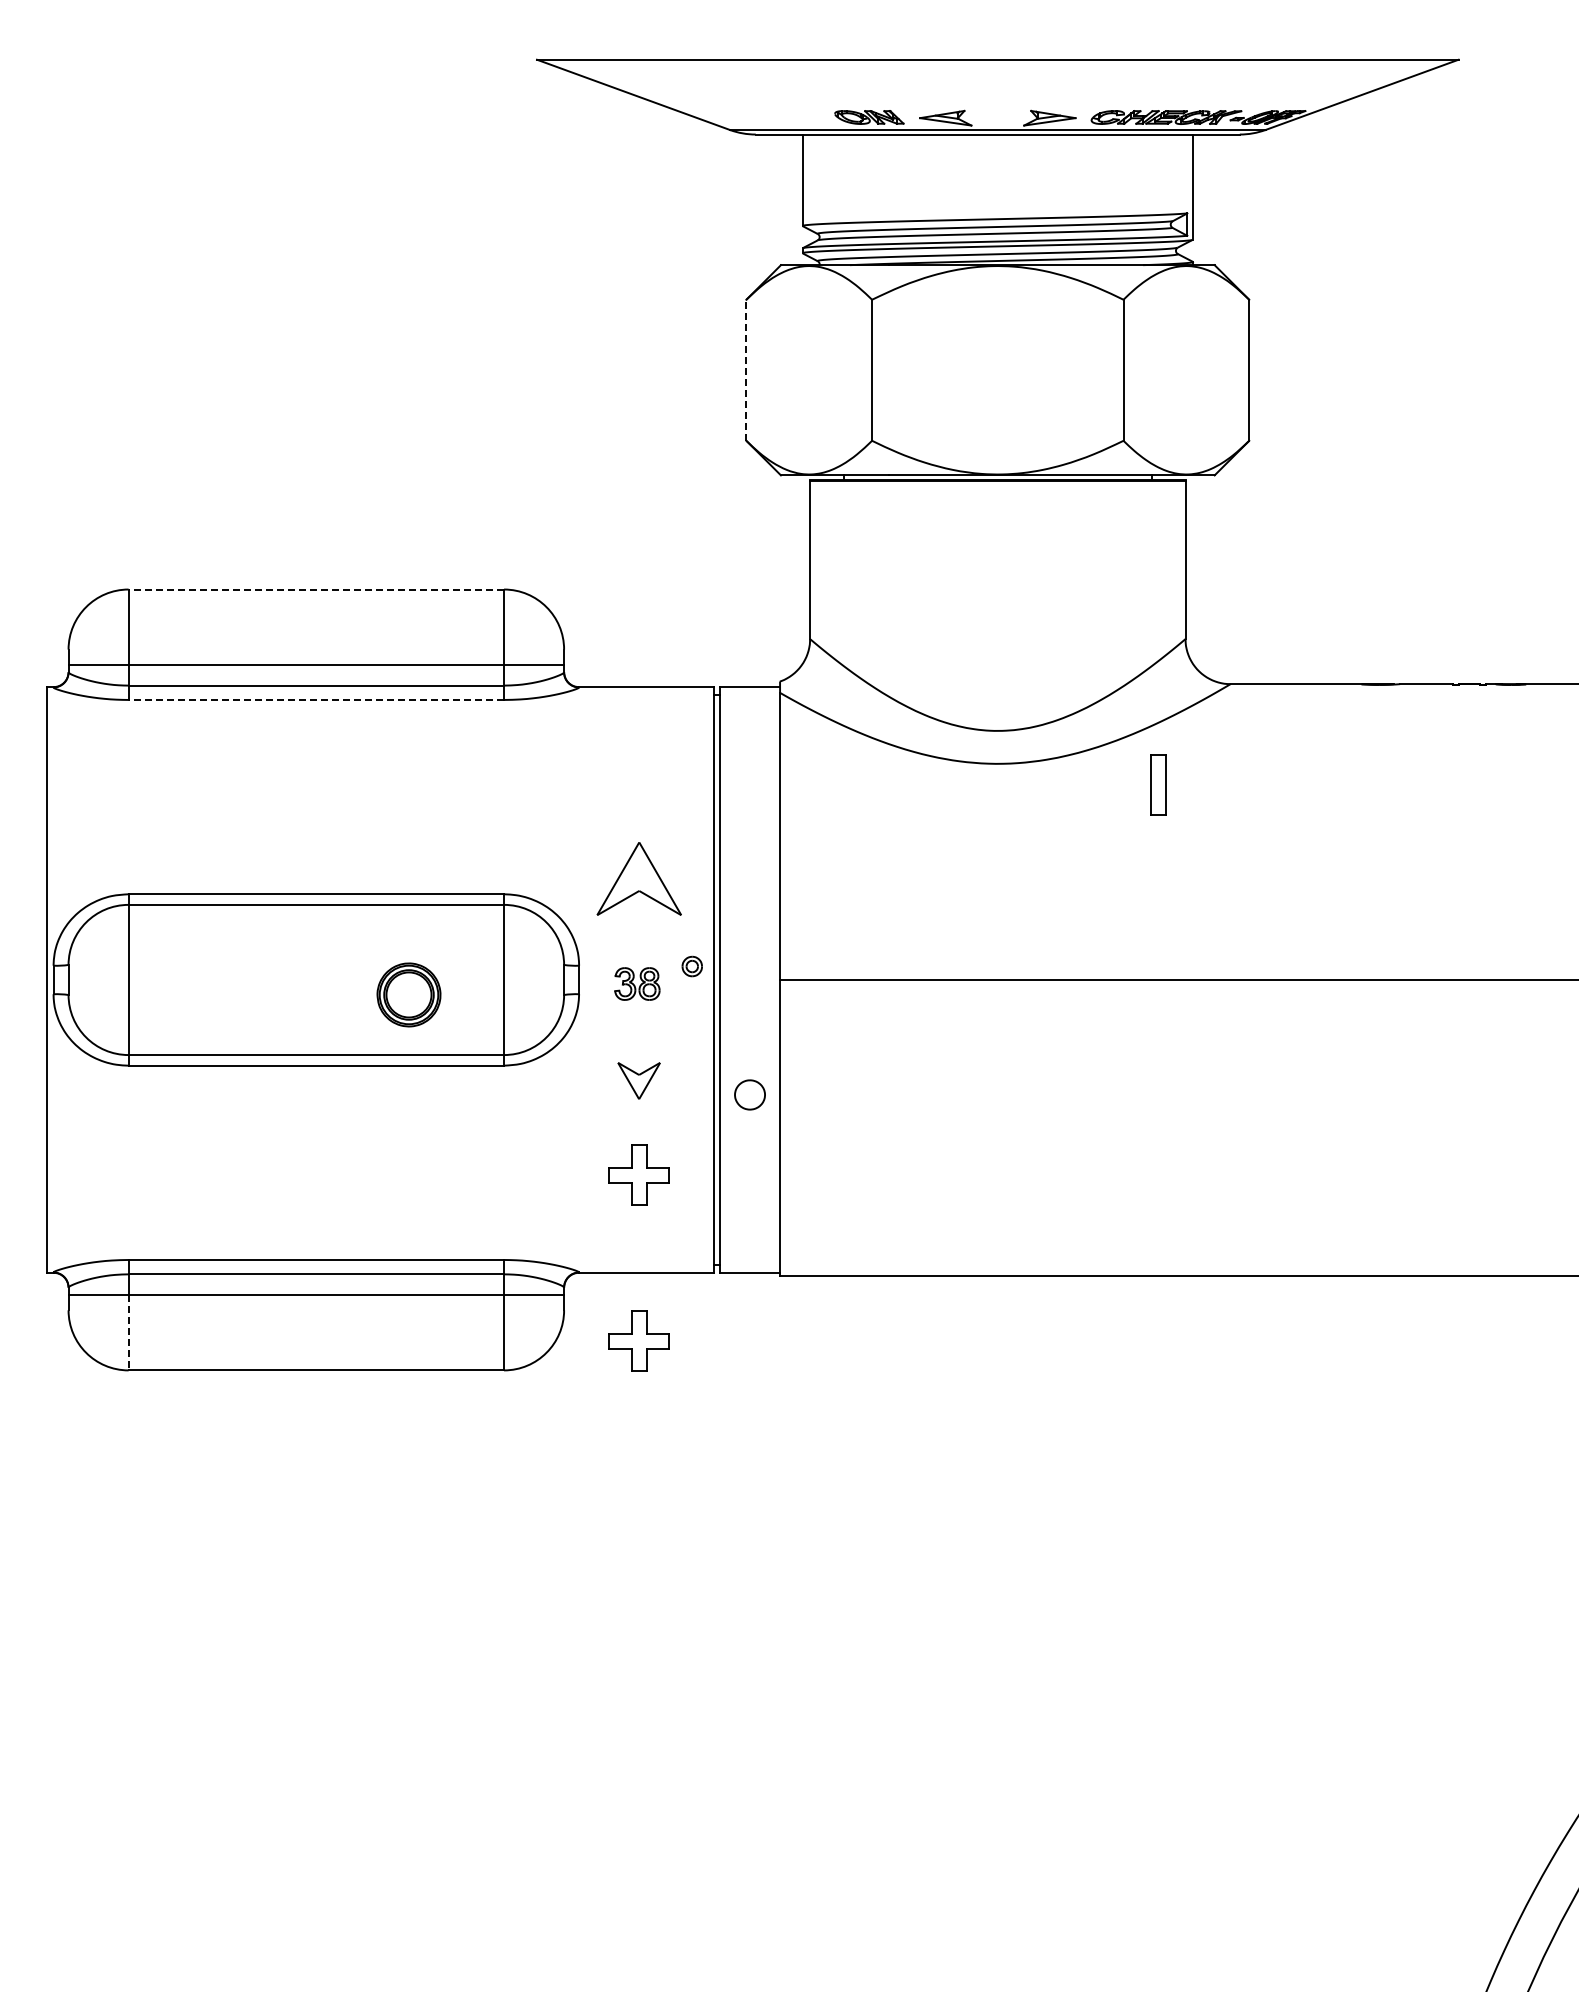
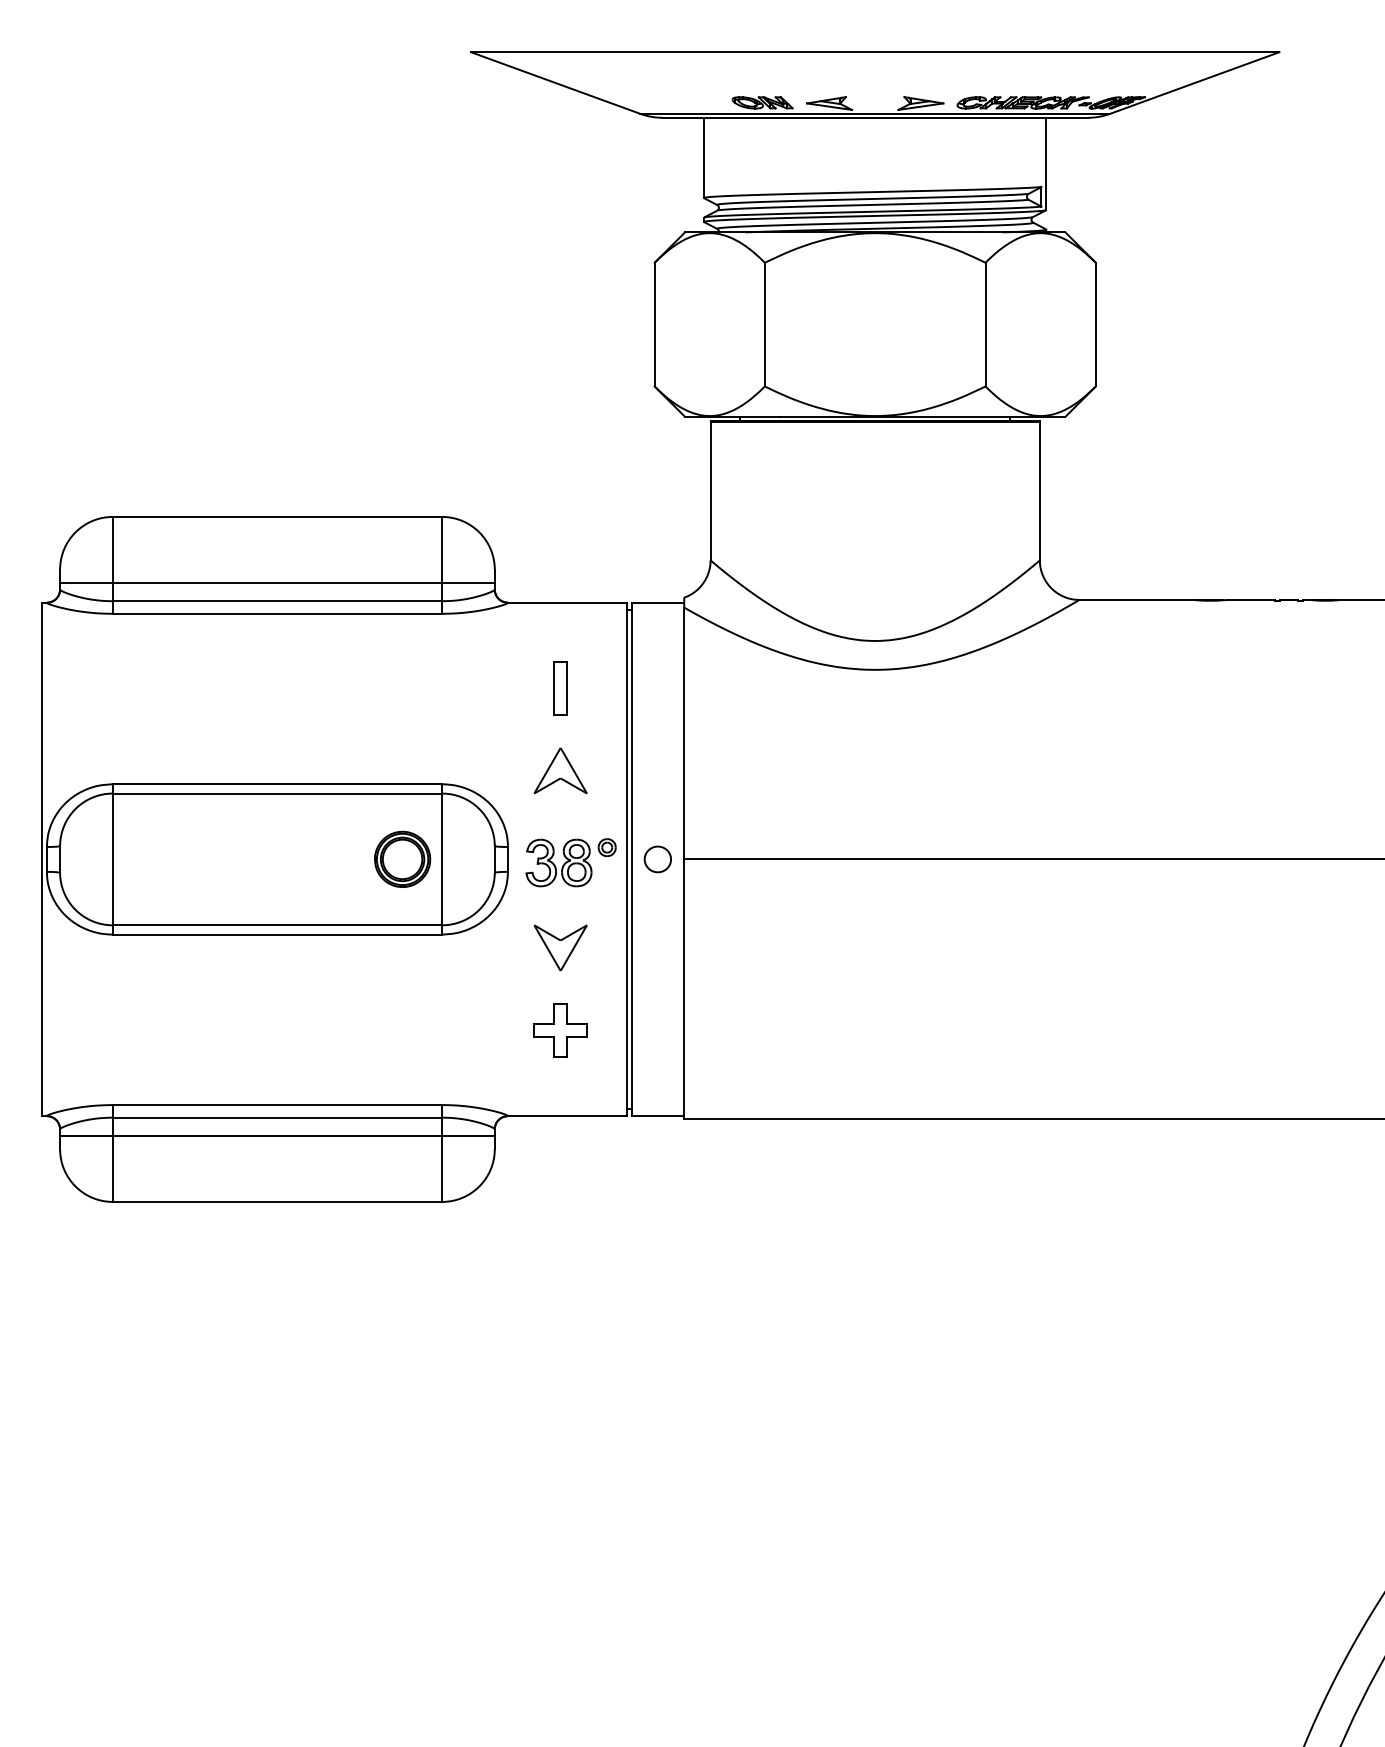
line: (746, 370) -> (654, 324), dashed -> solid
line: (316, 589) -> (277, 516), dashed -> solid
line: (316, 699) -> (277, 613), dashed -> solid
part: (1158, 784) -> (560, 687), moved
part: (638, 878) -> (560, 770), size x0.71
part: (637, 983) -> (559, 862), size x1.67
part: (408, 994) -> (402, 859), moved
part: (638, 1080) -> (560, 947), size x1.43
part: (749, 1094) -> (657, 859), moved
line: (128, 1332) -> (112, 1168), dashed -> solid
part: (638, 1340) -> (560, 1175), removed

